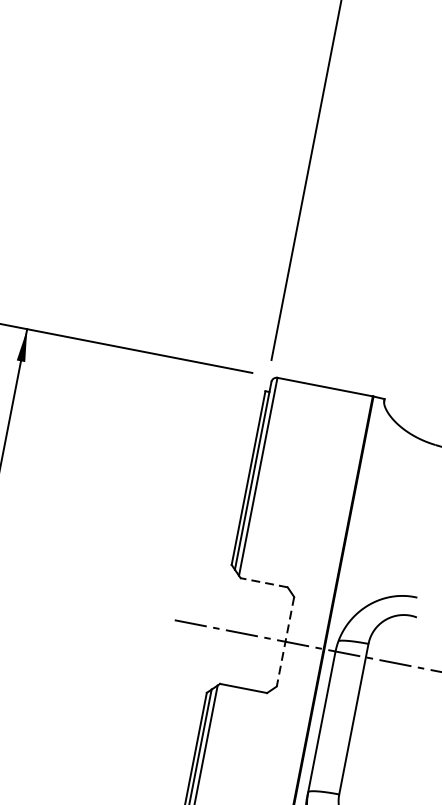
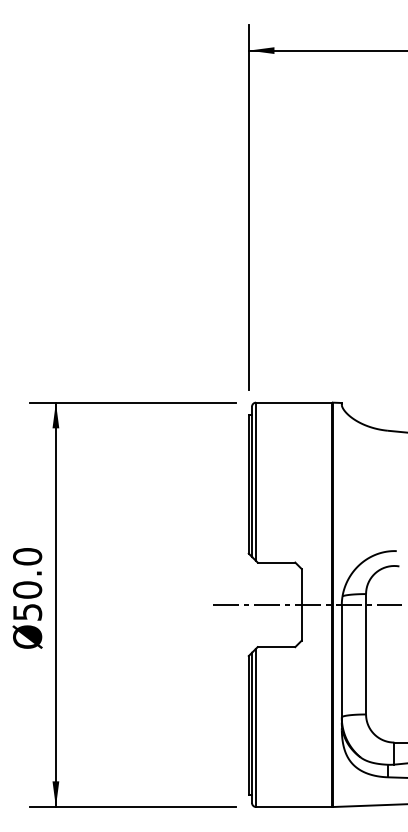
line: (264, 582) -> (276, 562), dashed -> solid
line: (285, 641) -> (301, 604), dashed -> solid

